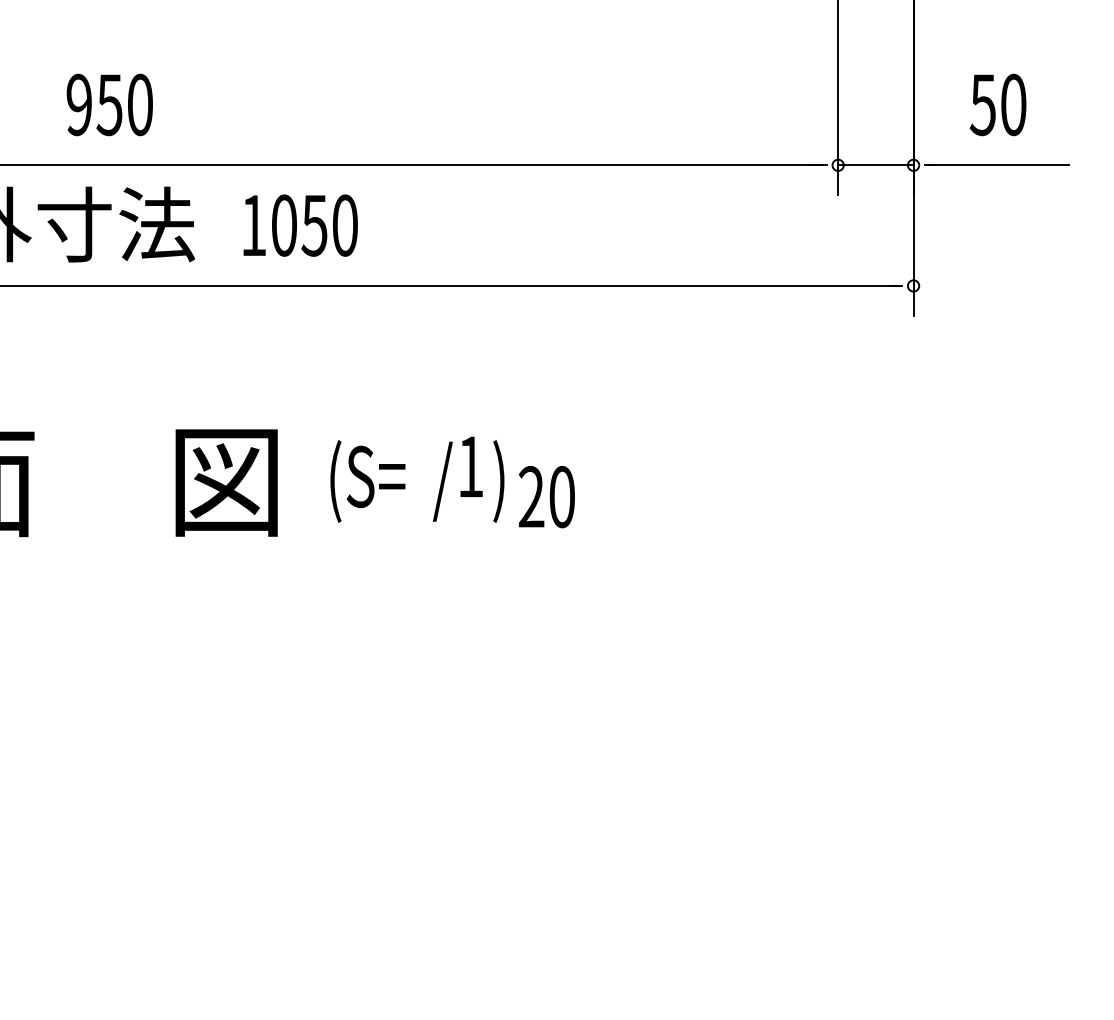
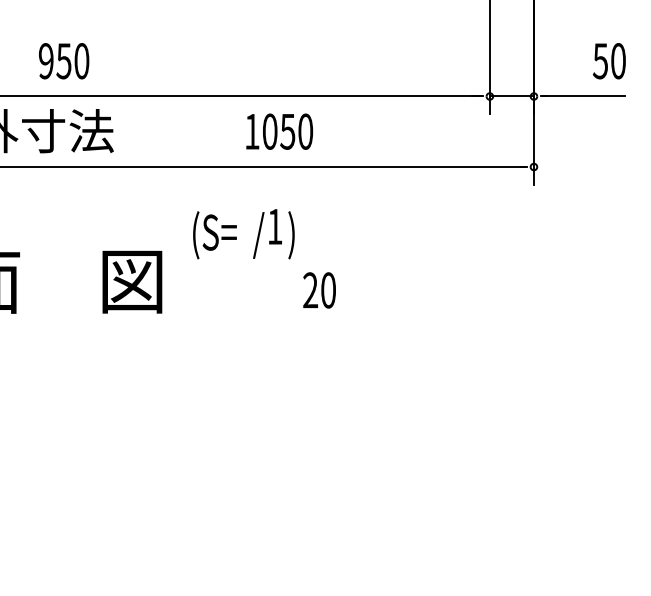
text: (998, 105) -> (609, 61), moved
text: (300, 225) -> (279, 131), moved
text: (416, 480) -> (243, 234), moved

